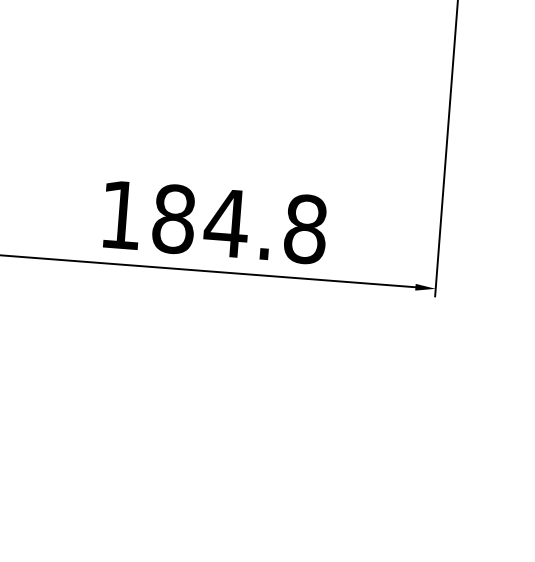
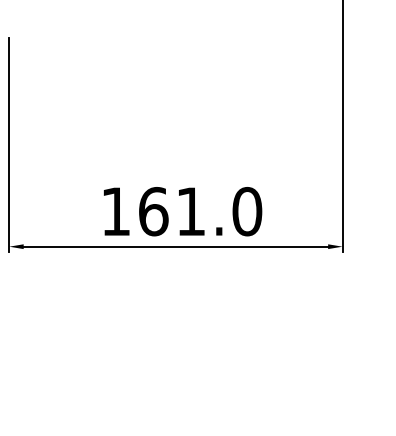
text: (239, 224) -> (200, 211), 184.8 -> 161.0

